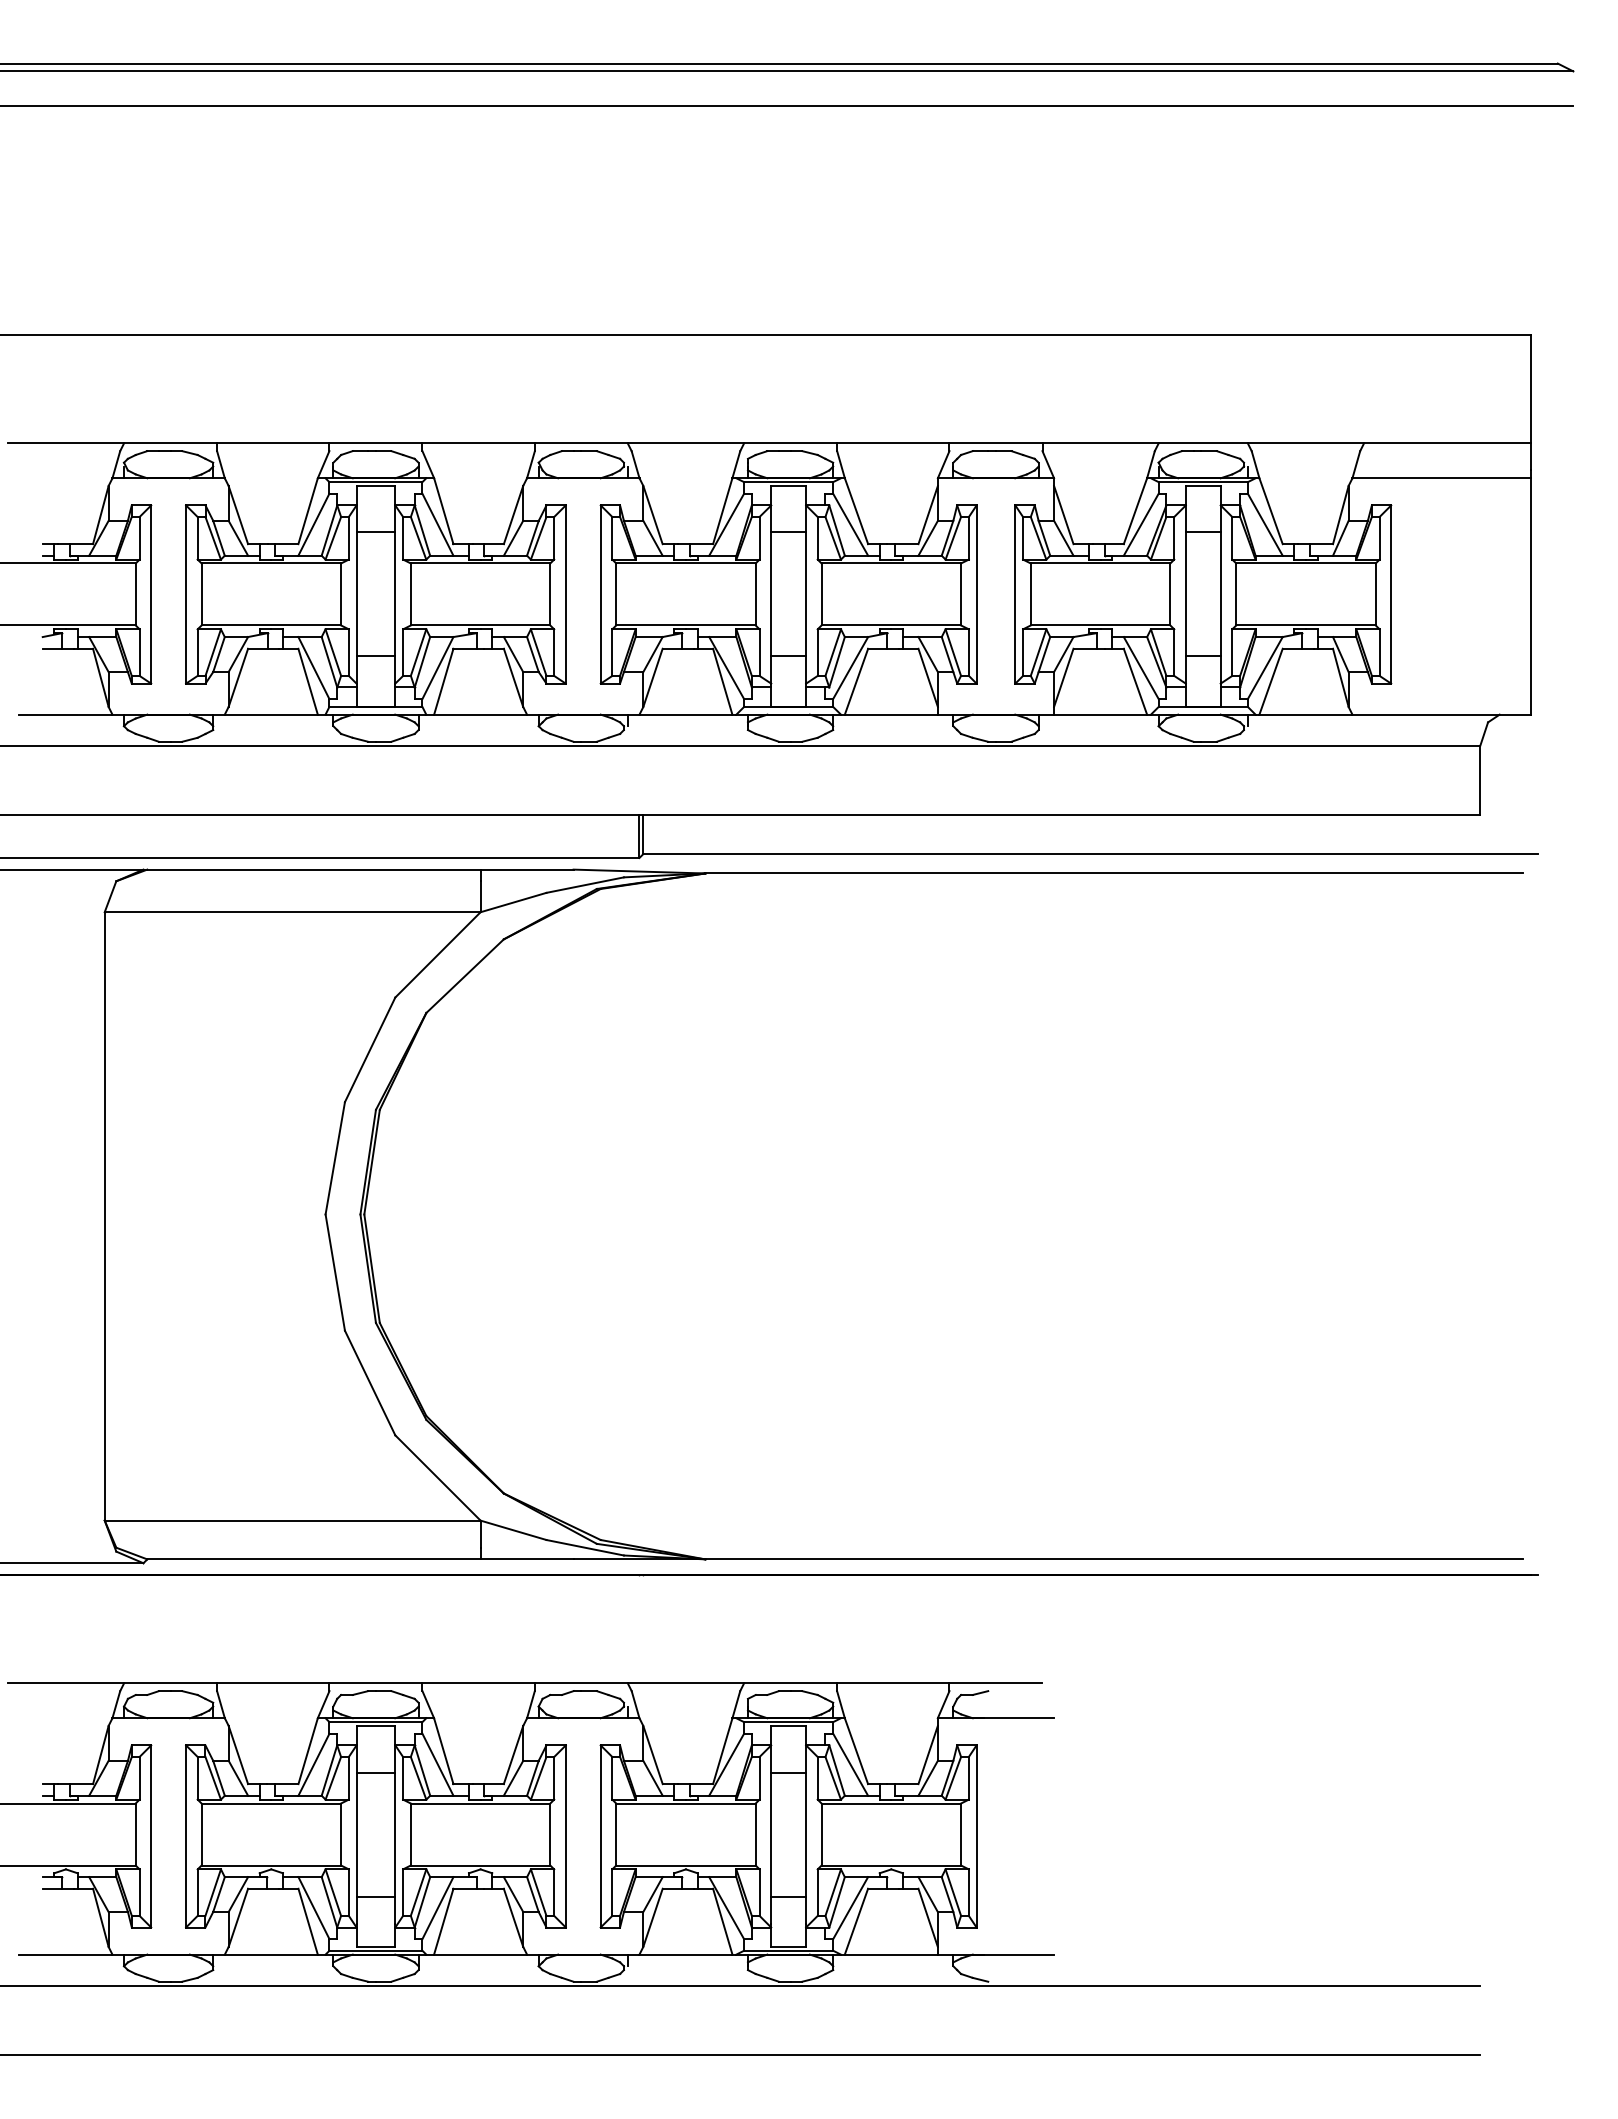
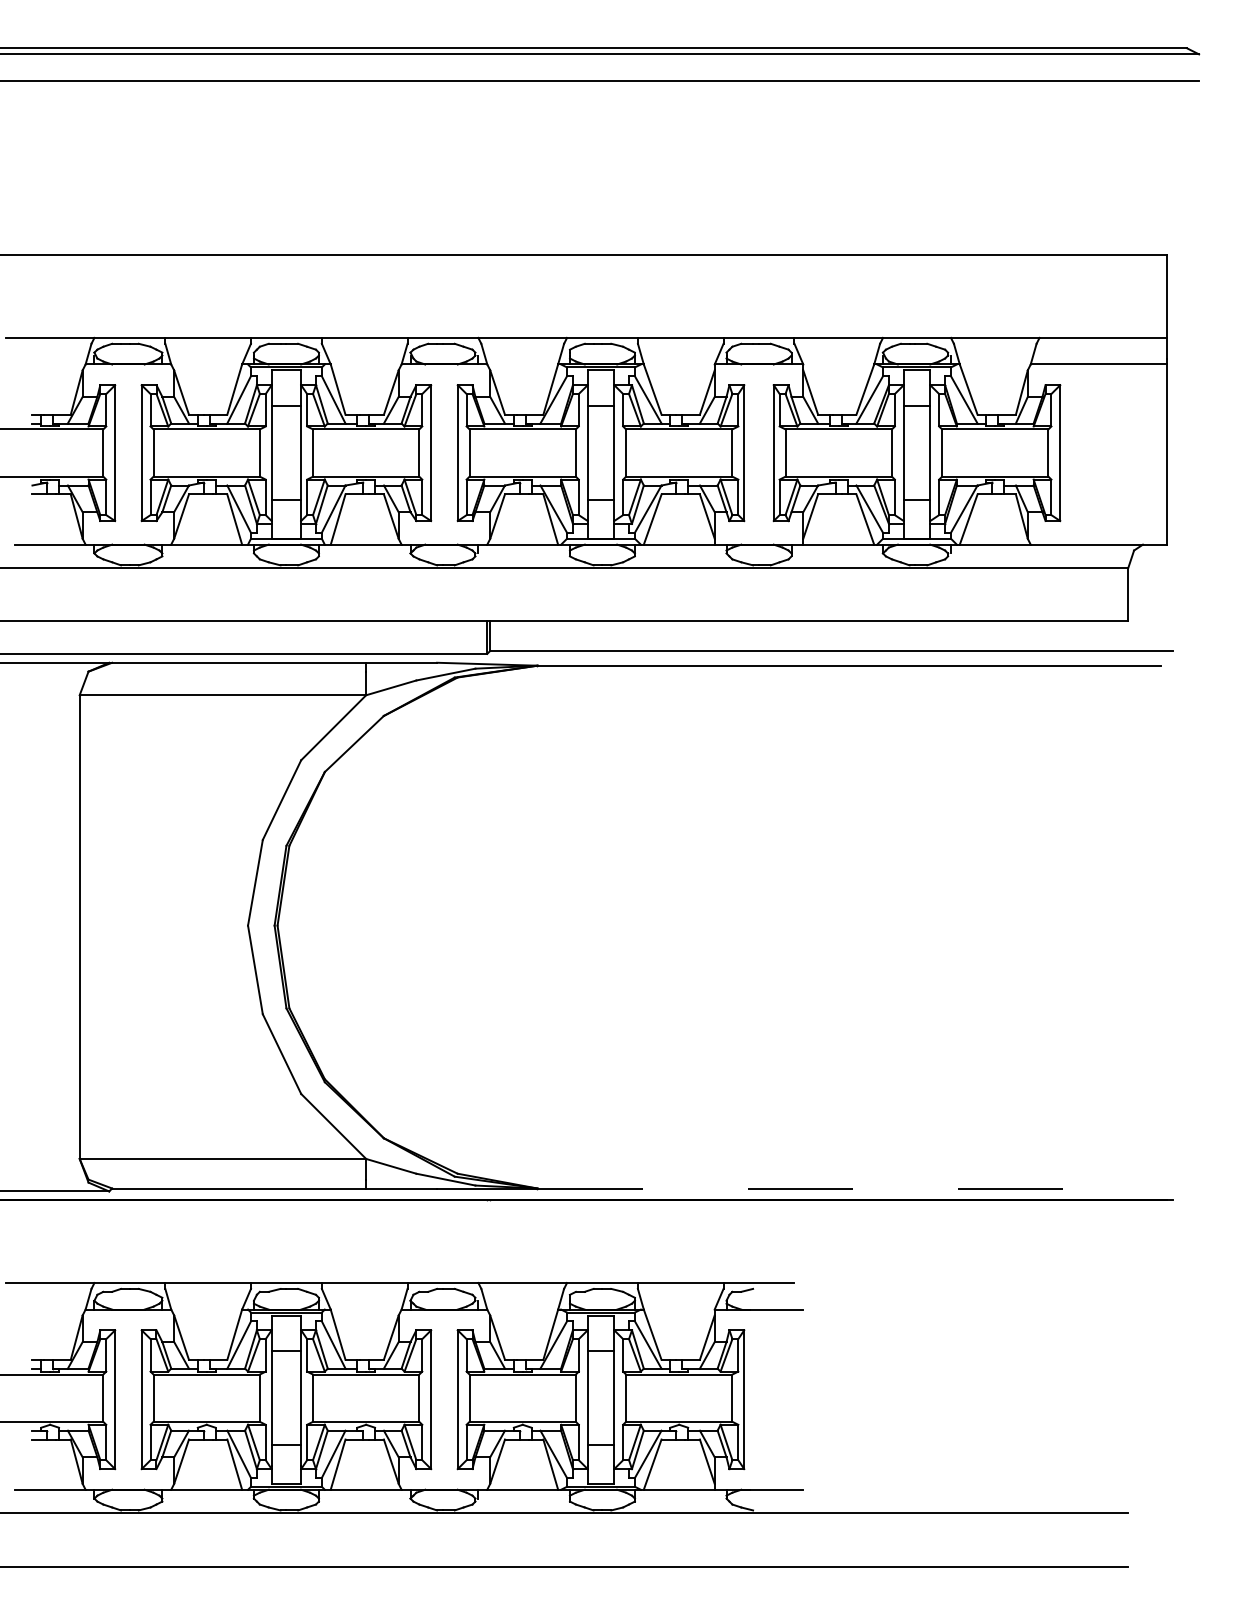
line: (1114, 1559) -> (849, 1188), solid -> dashed

